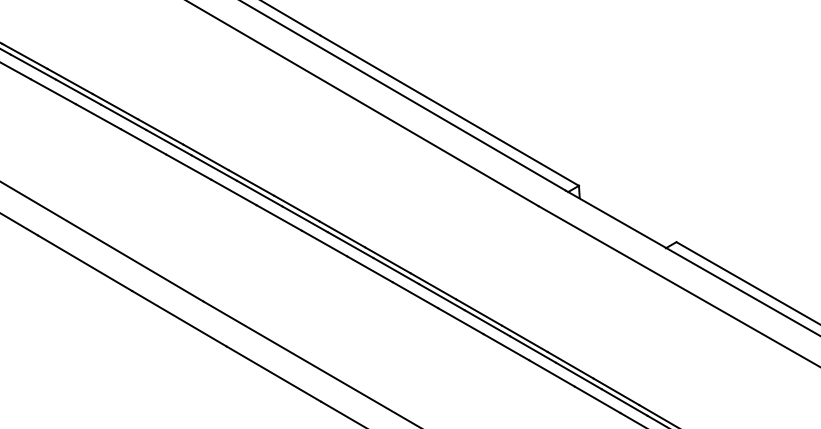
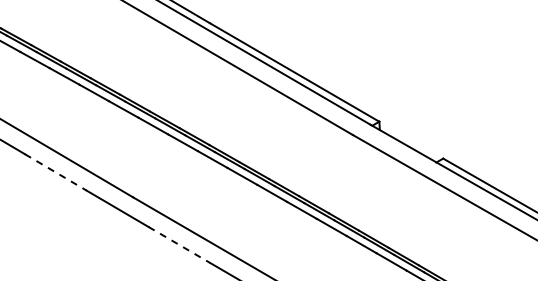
line: (84, 263) -> (55, 172), solid -> dashed
line: (273, 374) -> (179, 245), solid -> dashed

